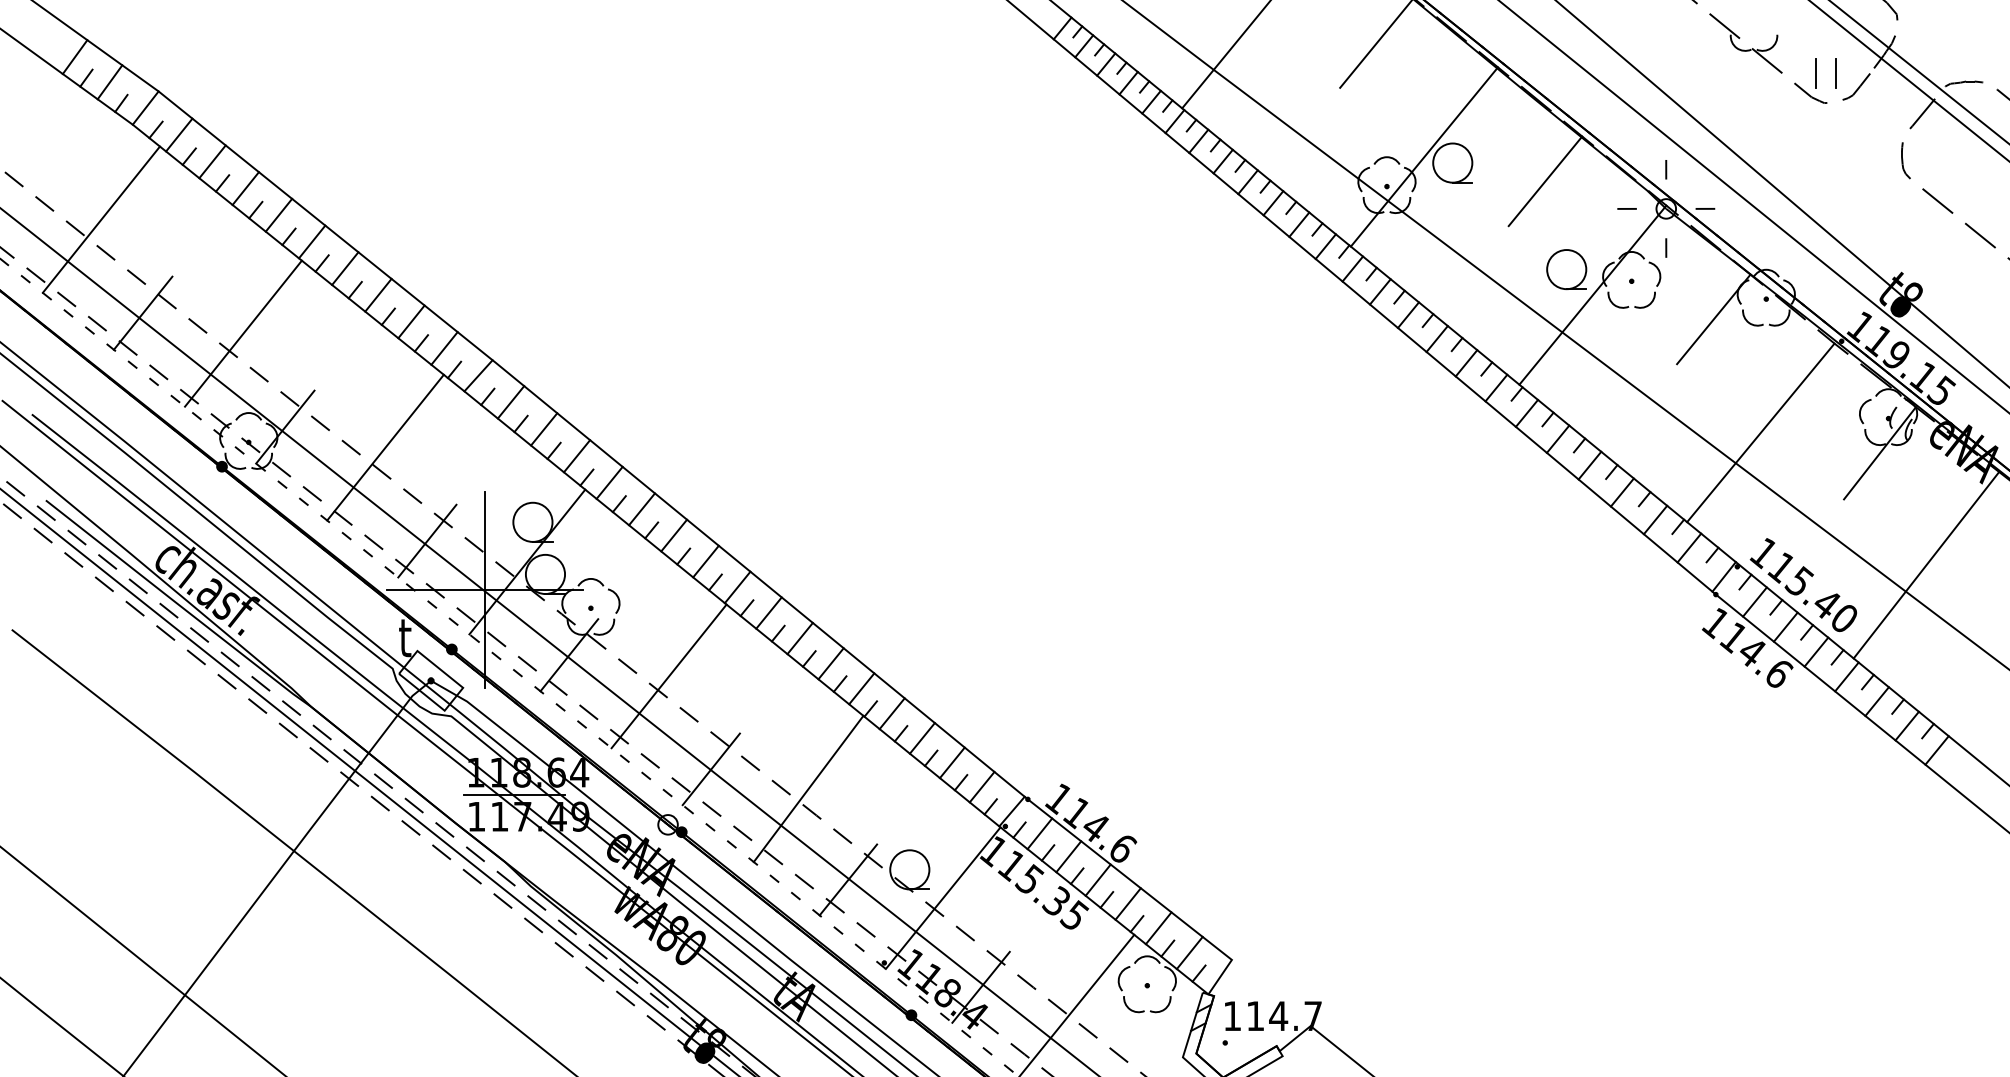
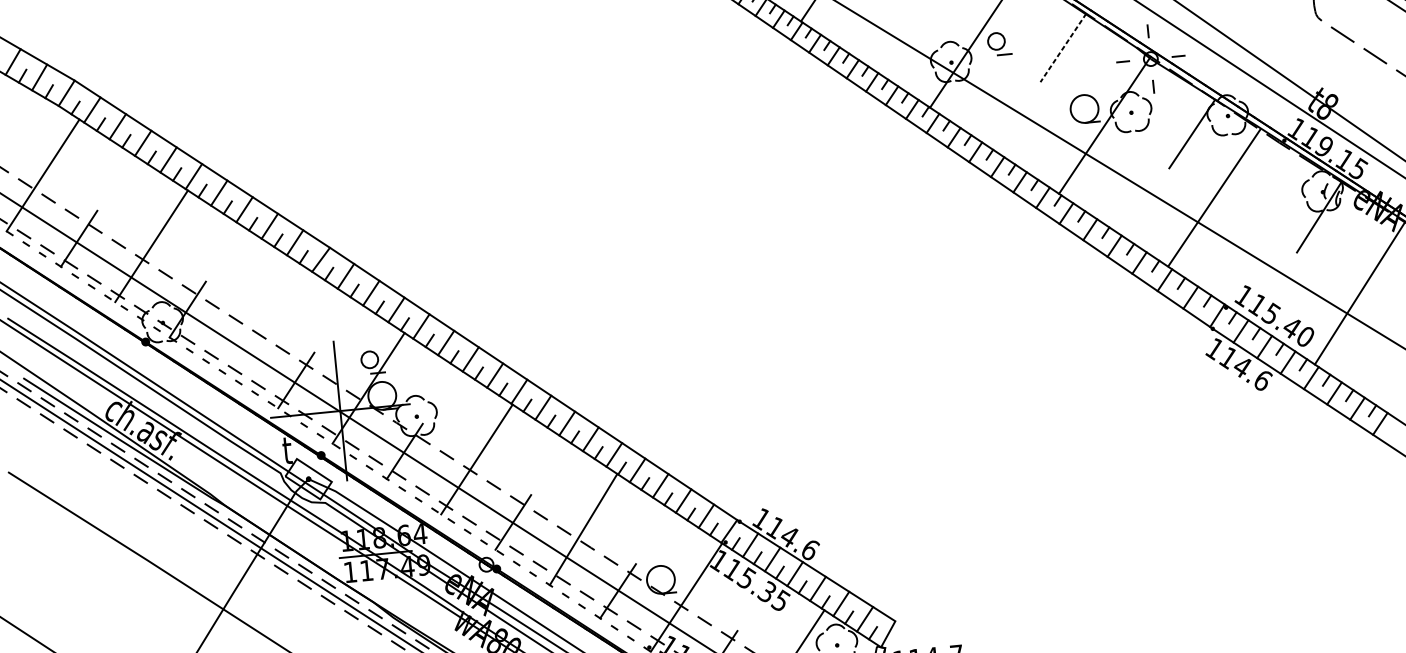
circle: (1452, 162) -> (996, 41), size x0.6
line: (1545, 181) -> (1063, 48), solid -> dashed
line: (1760, 432) -> (1214, 197), moved
line: (385, 447) -> (260, 317), removed
circle: (532, 521) -> (369, 359), size x0.6

